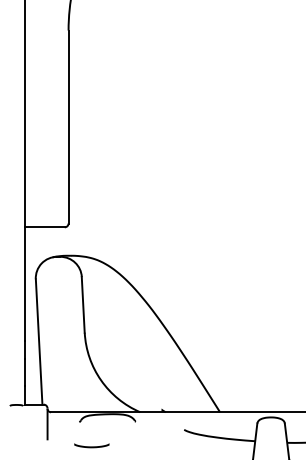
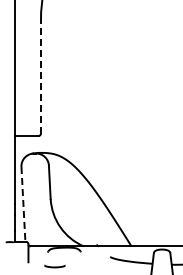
line: (69, 126) -> (41, 75), solid -> dashed
line: (39, 342) -> (23, 204), solid -> dashed

